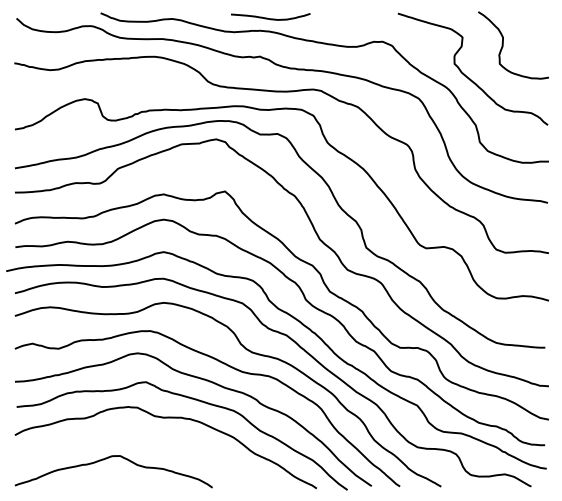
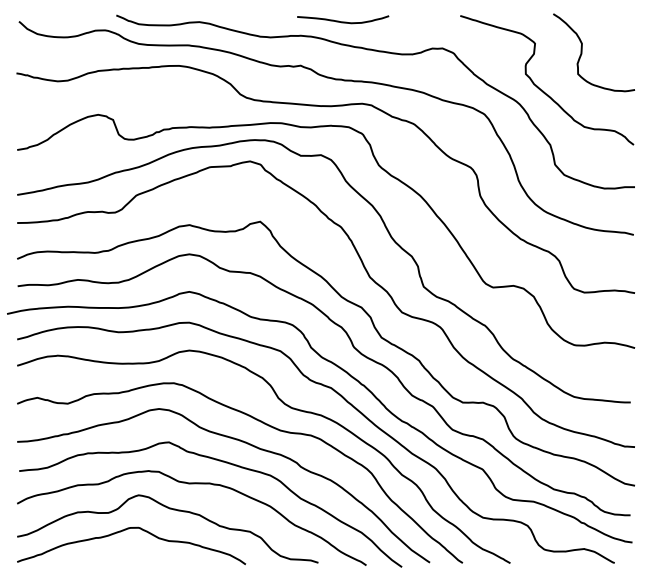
curve: (271, 18) -> (343, 21), moved
curve: (150, 441) -> (173, 510), added

